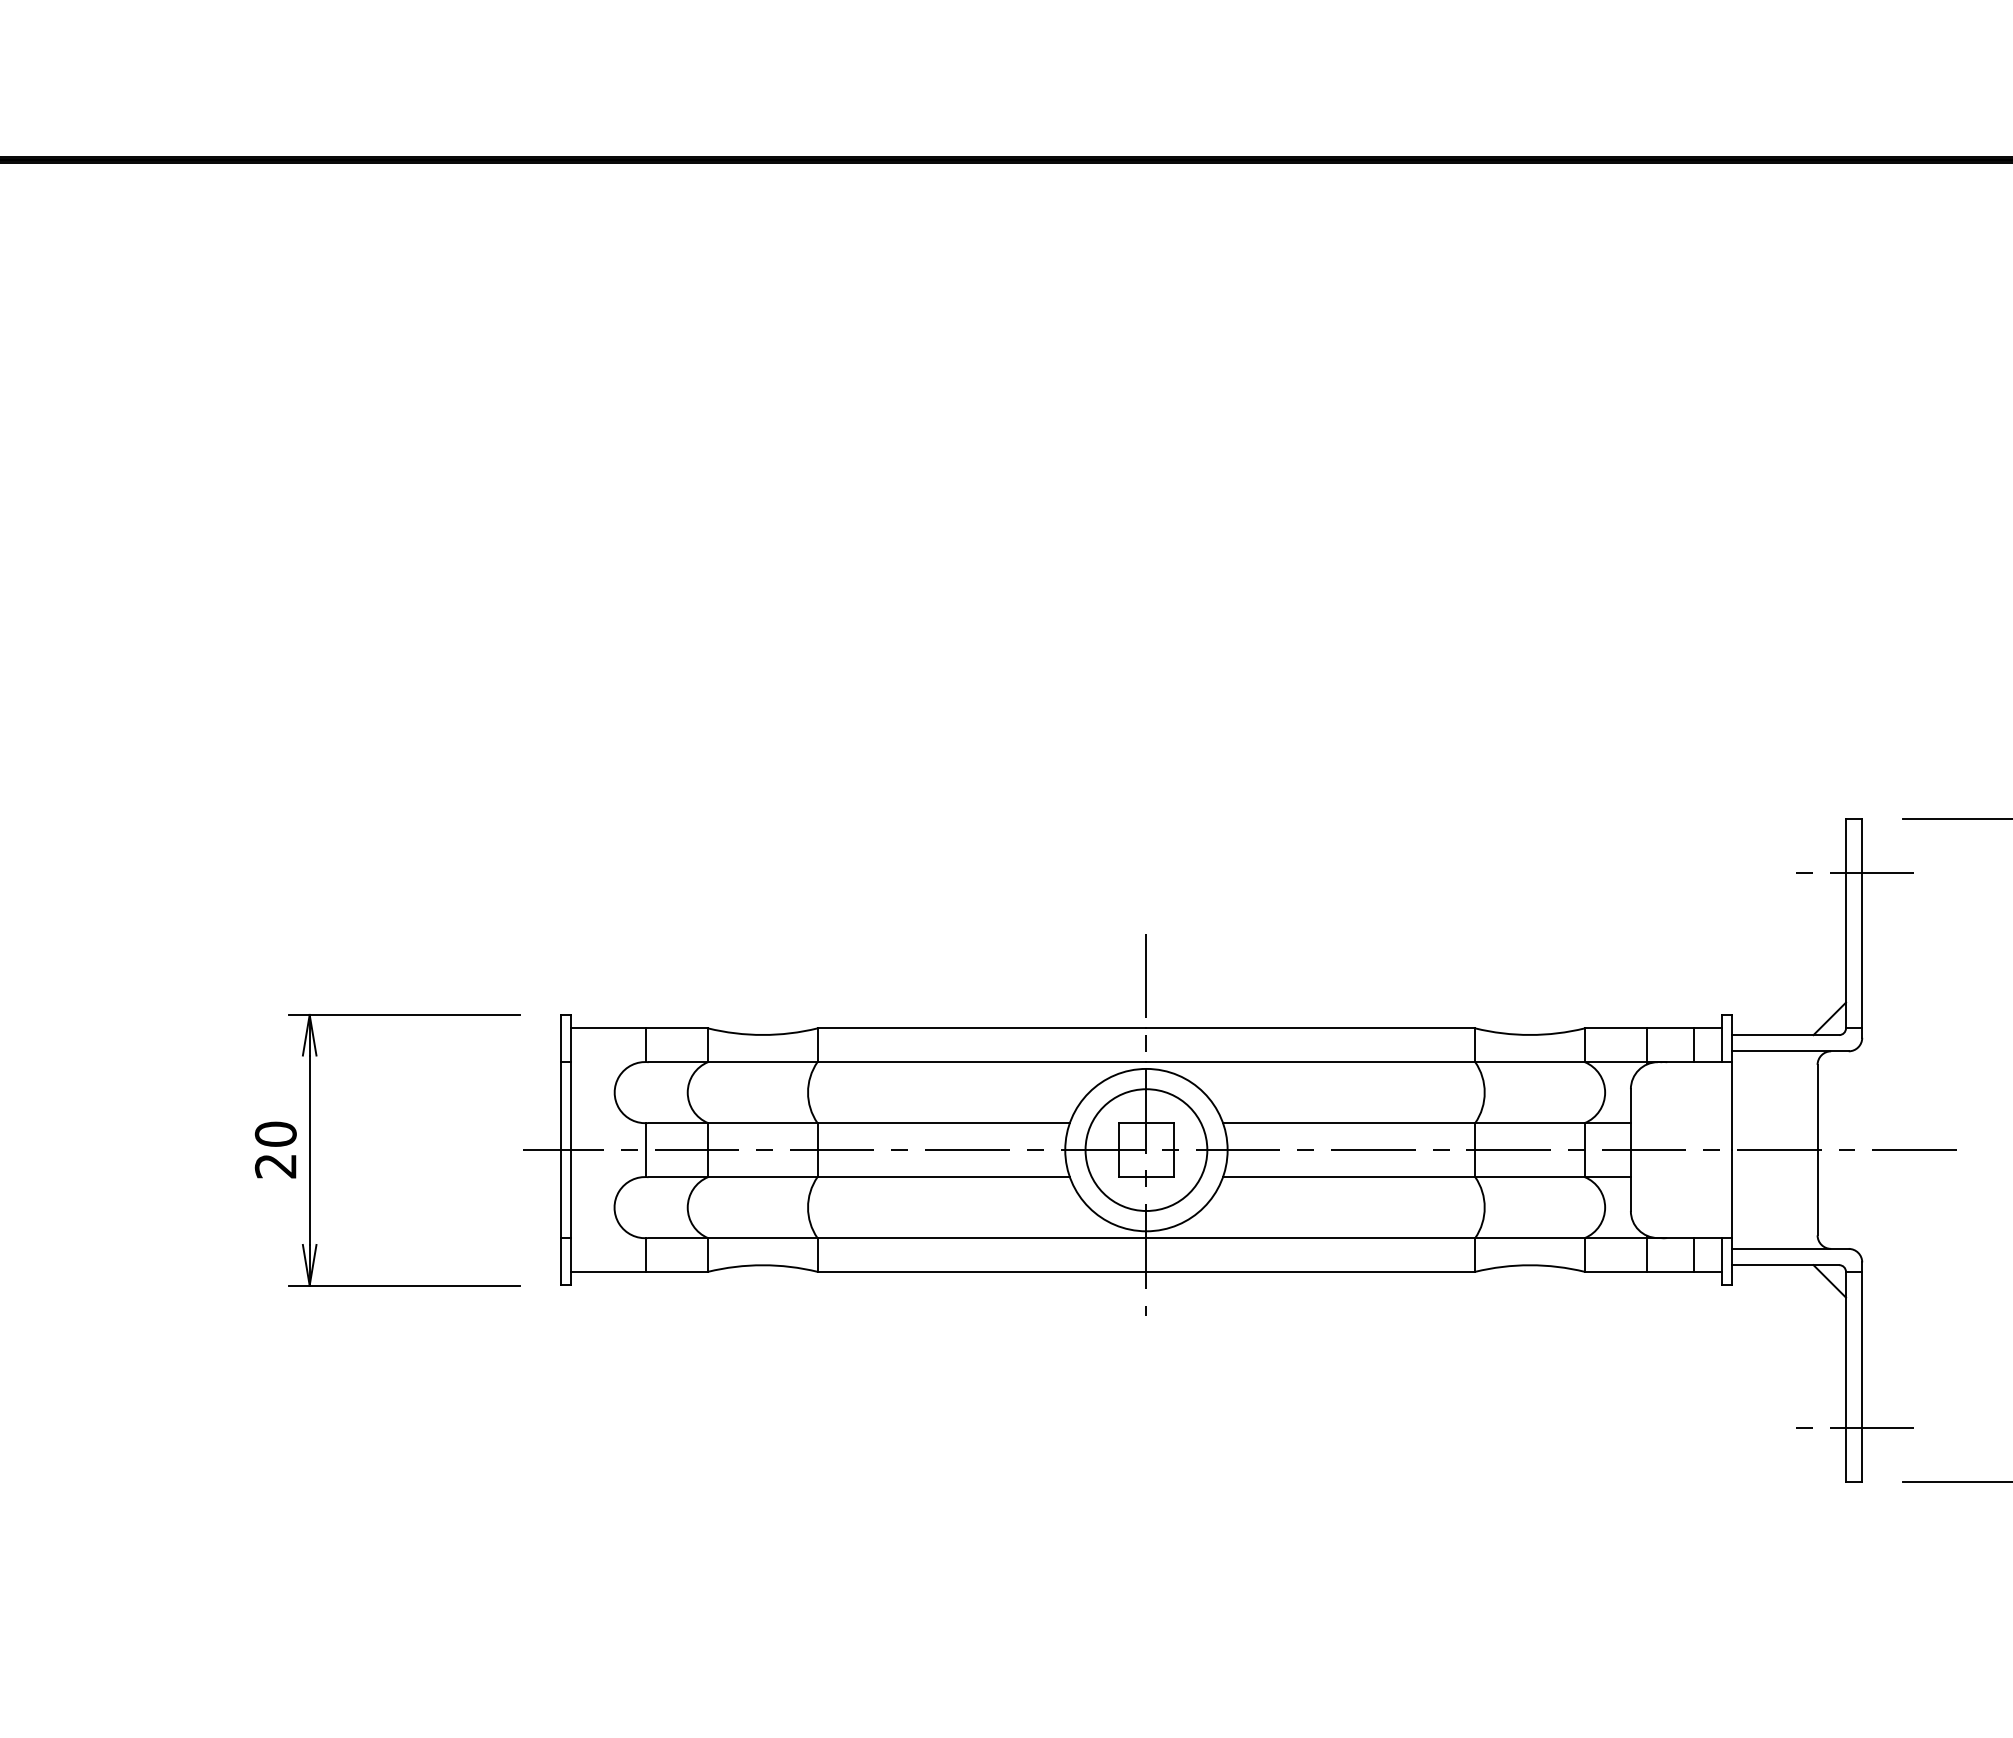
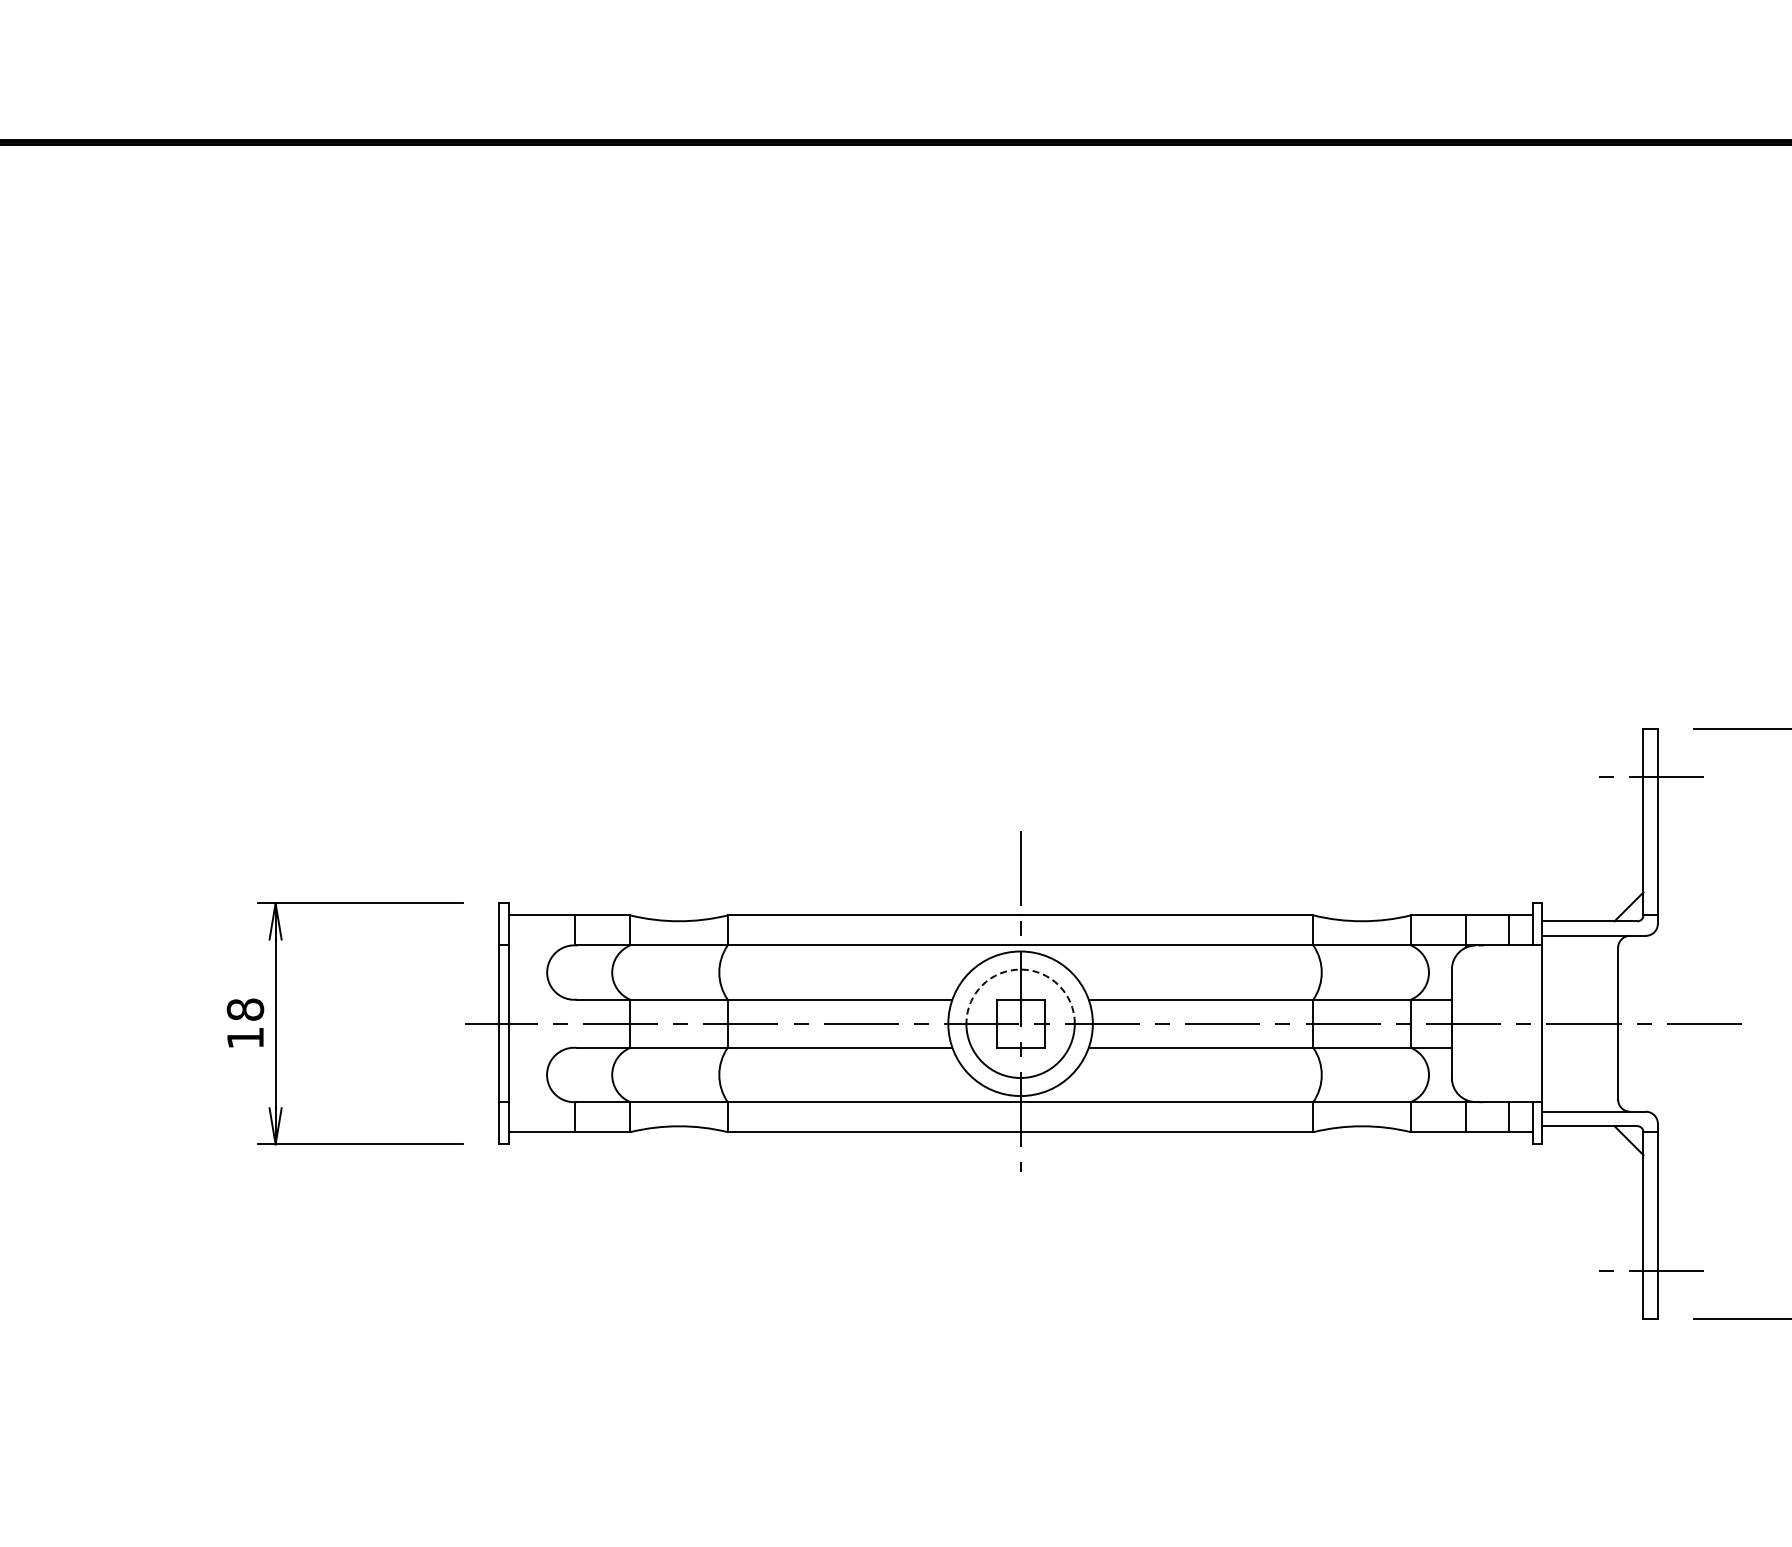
arc: (1146, 1089) -> (1020, 969), solid -> dashed
text: (275, 1149) -> (245, 1023), 20 -> 18
line: (645, 1149) -> (574, 1023), removed

